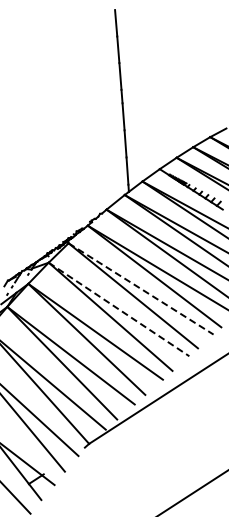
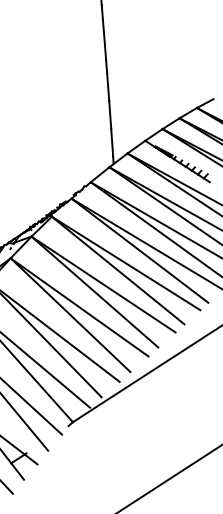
line: (141, 288) -> (126, 263), dashed -> solid
line: (119, 309) -> (104, 284), dashed -> solid

